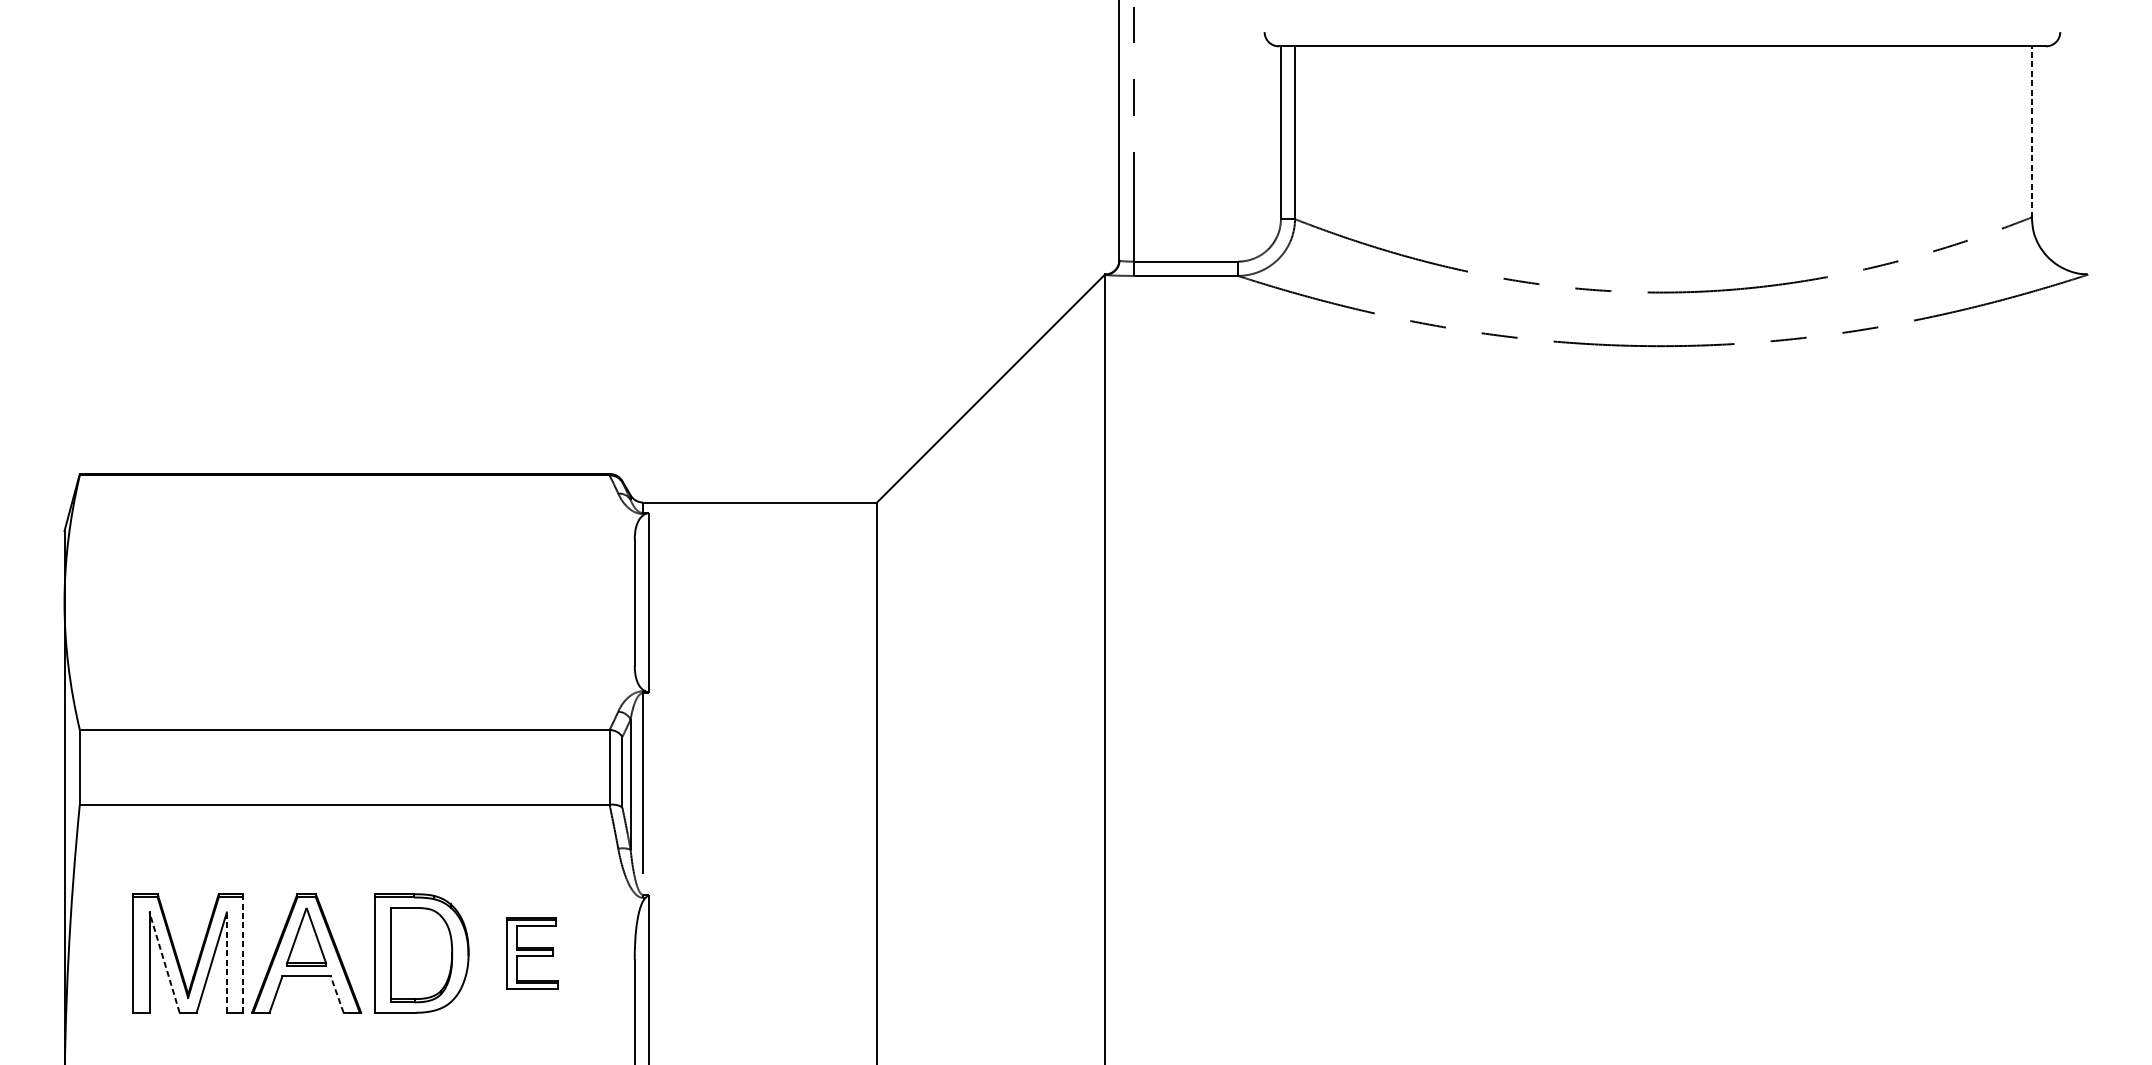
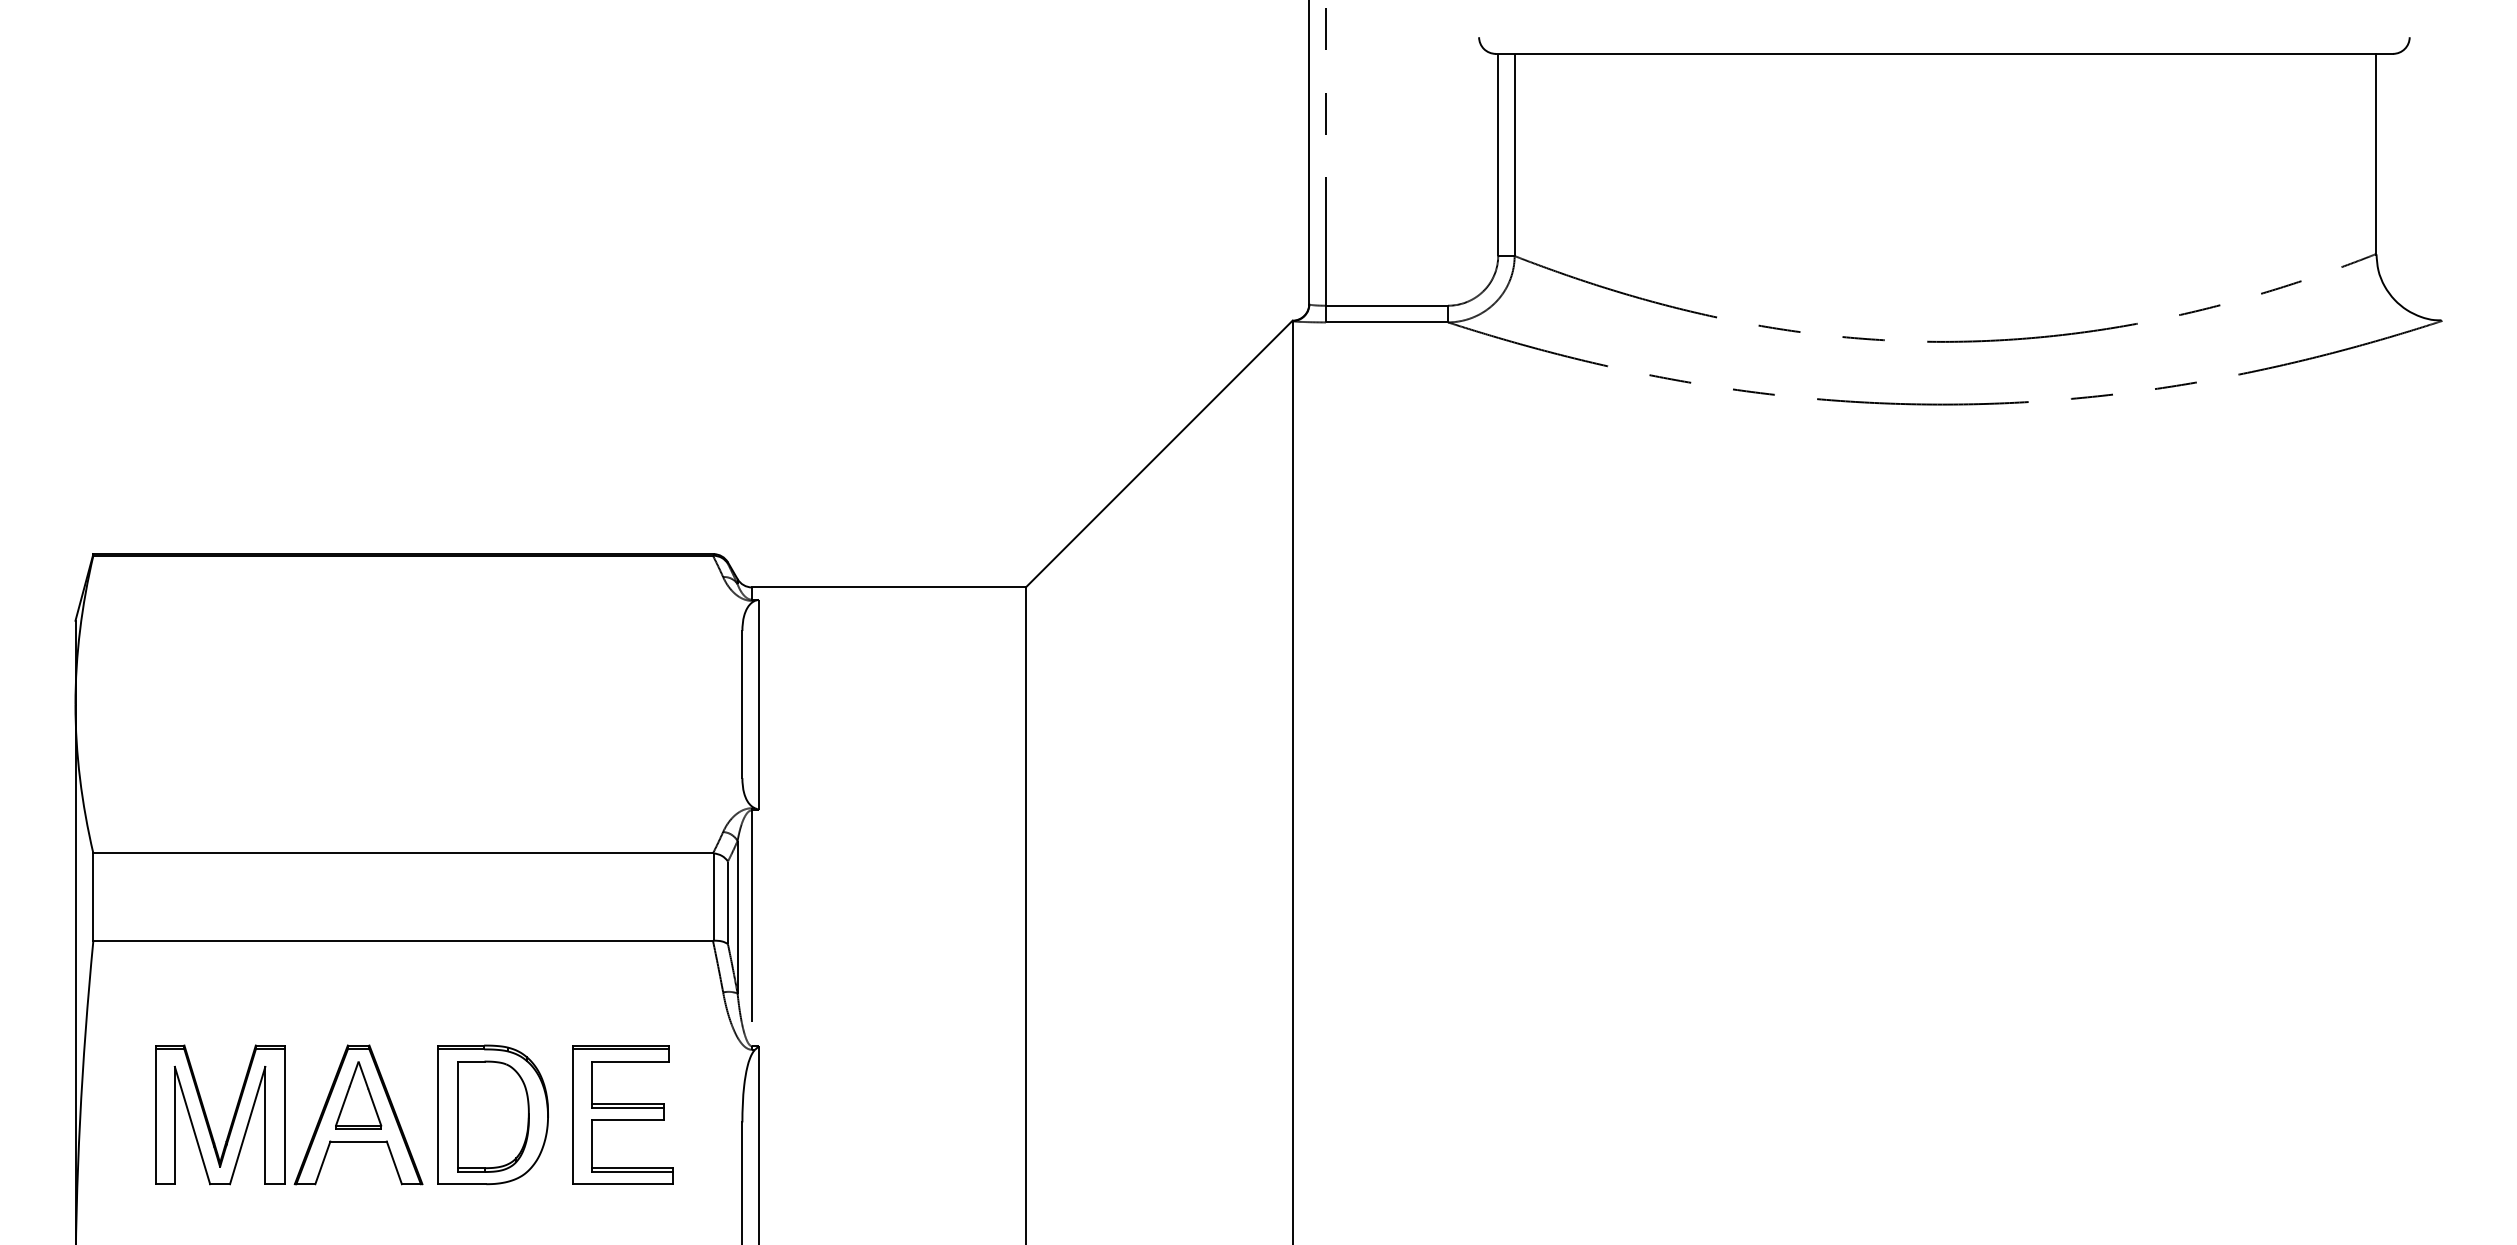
line: (2031, 131) -> (2376, 153), dashed -> solid
part: (532, 953) -> (622, 1114), size x1.67
line: (243, 954) -> (284, 1115), dashed -> solid
line: (164, 962) -> (192, 1125), dashed -> solid
line: (226, 962) -> (265, 1125), dashed -> solid
line: (337, 994) -> (394, 1162), dashed -> solid

